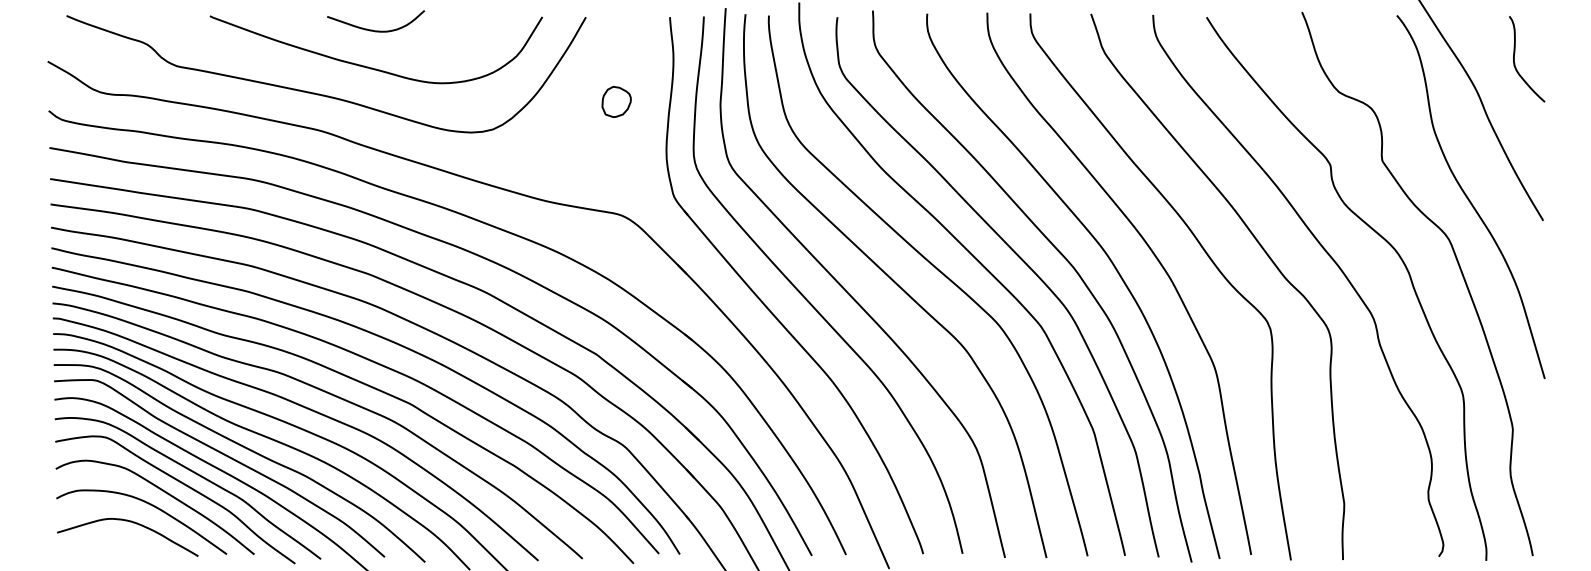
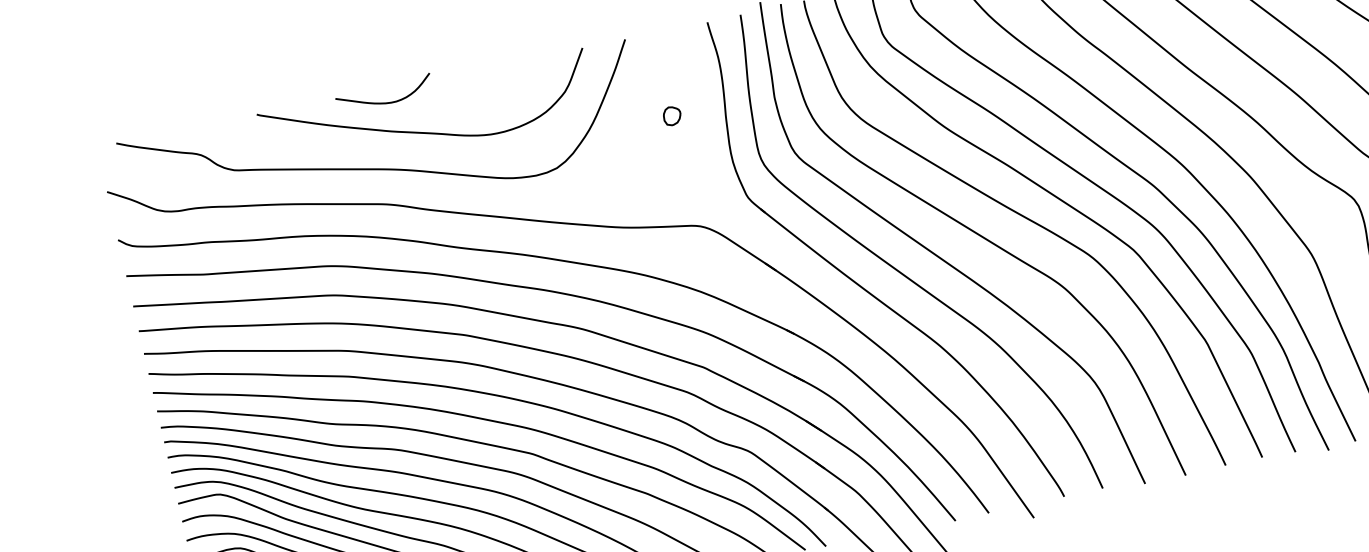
curve: (372, 29) -> (382, 102), moved
part: (616, 101) -> (672, 115), size x0.6

